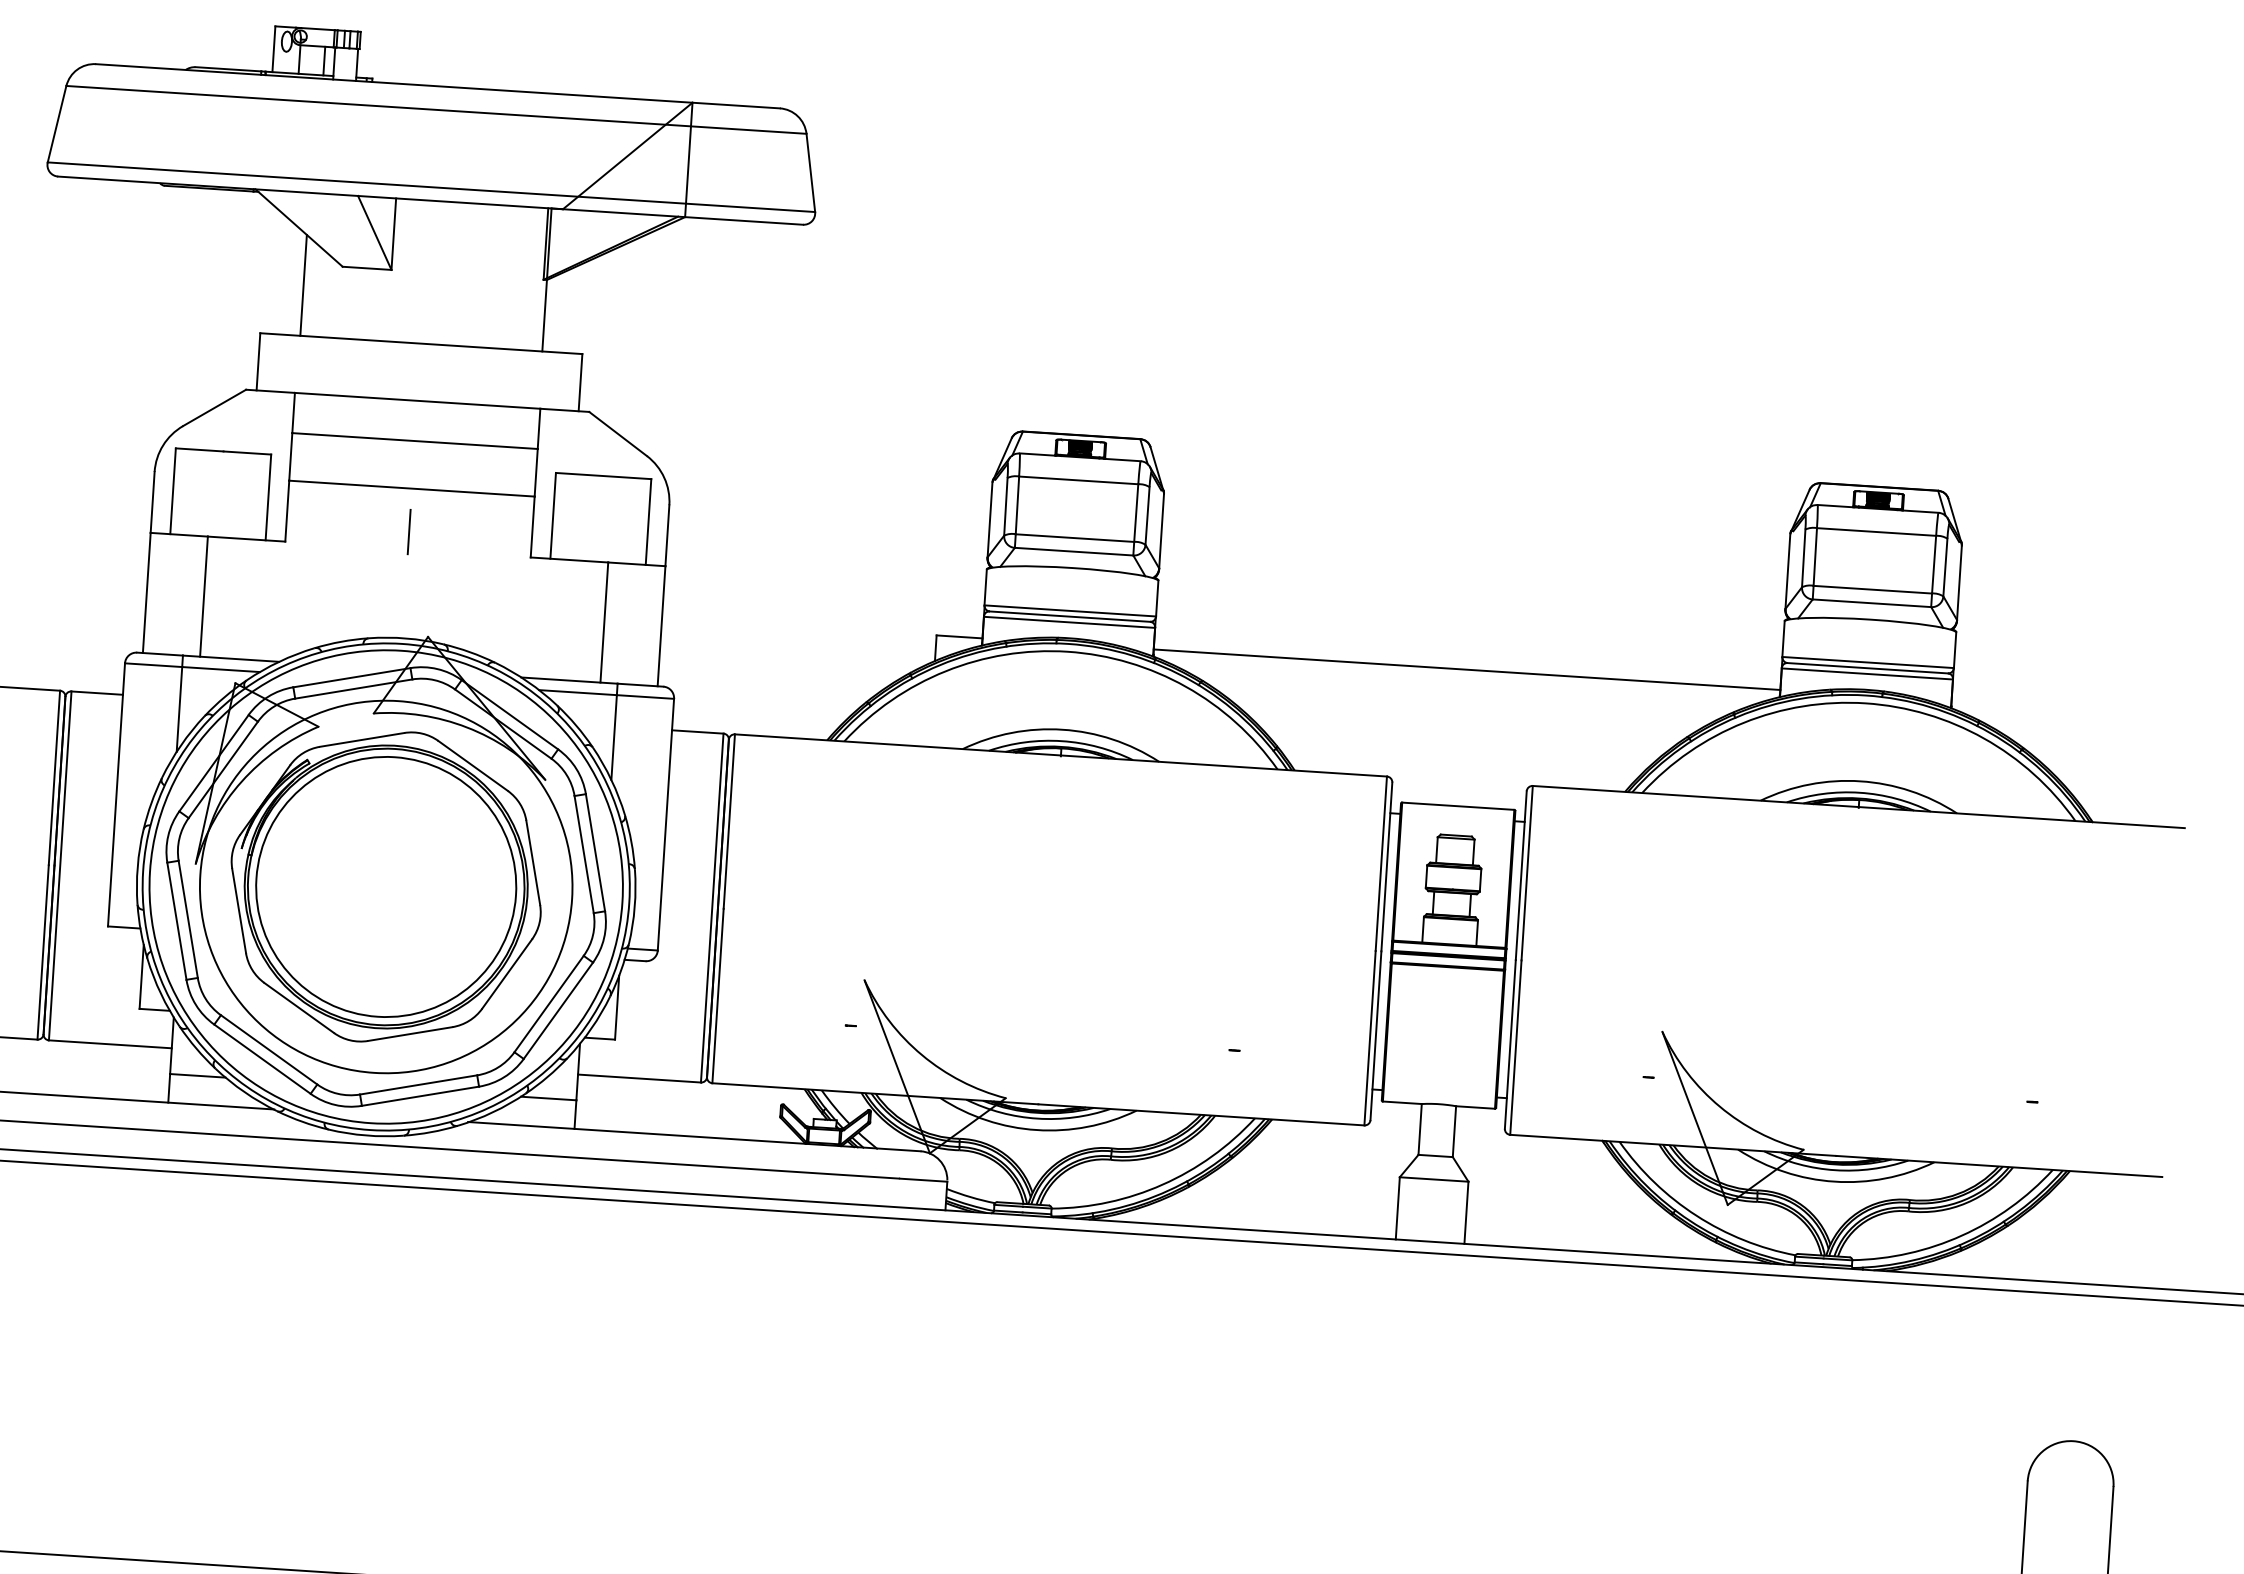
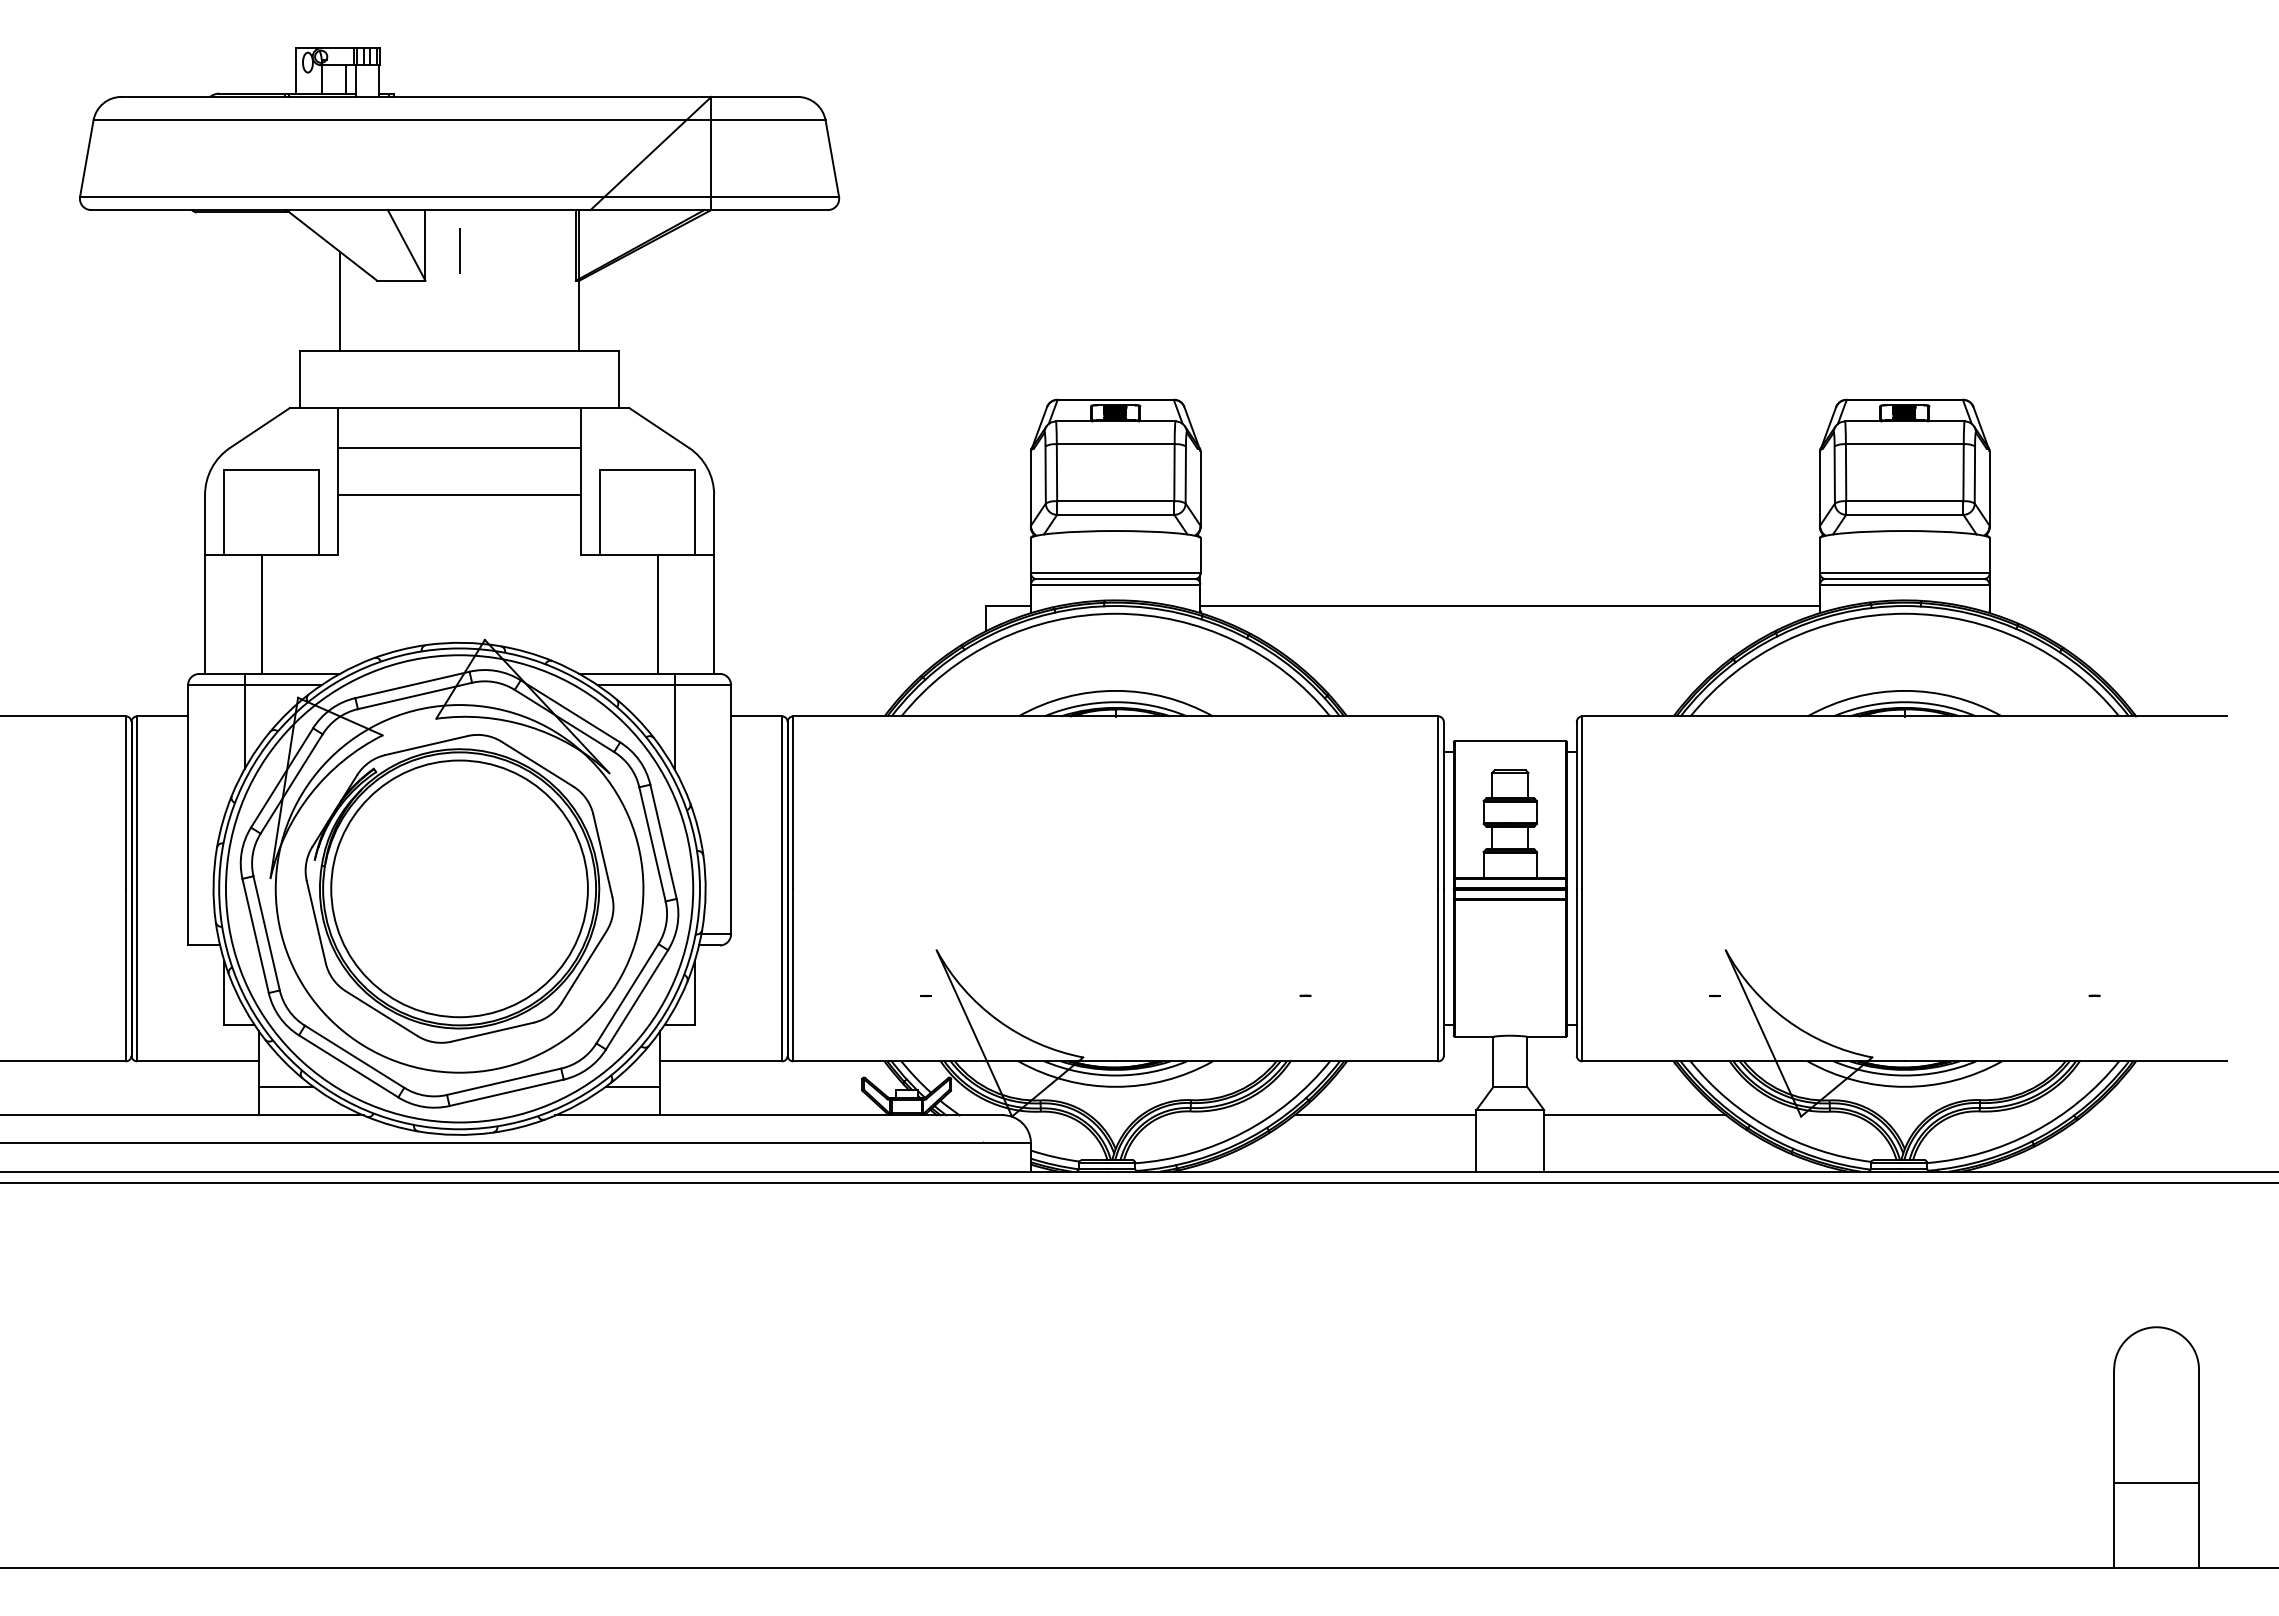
line: (409, 531) -> (459, 250), moved
line: (1307, 1176) -> (1385, 1115), added
line: (1559, 1192) -> (1634, 1115), added

